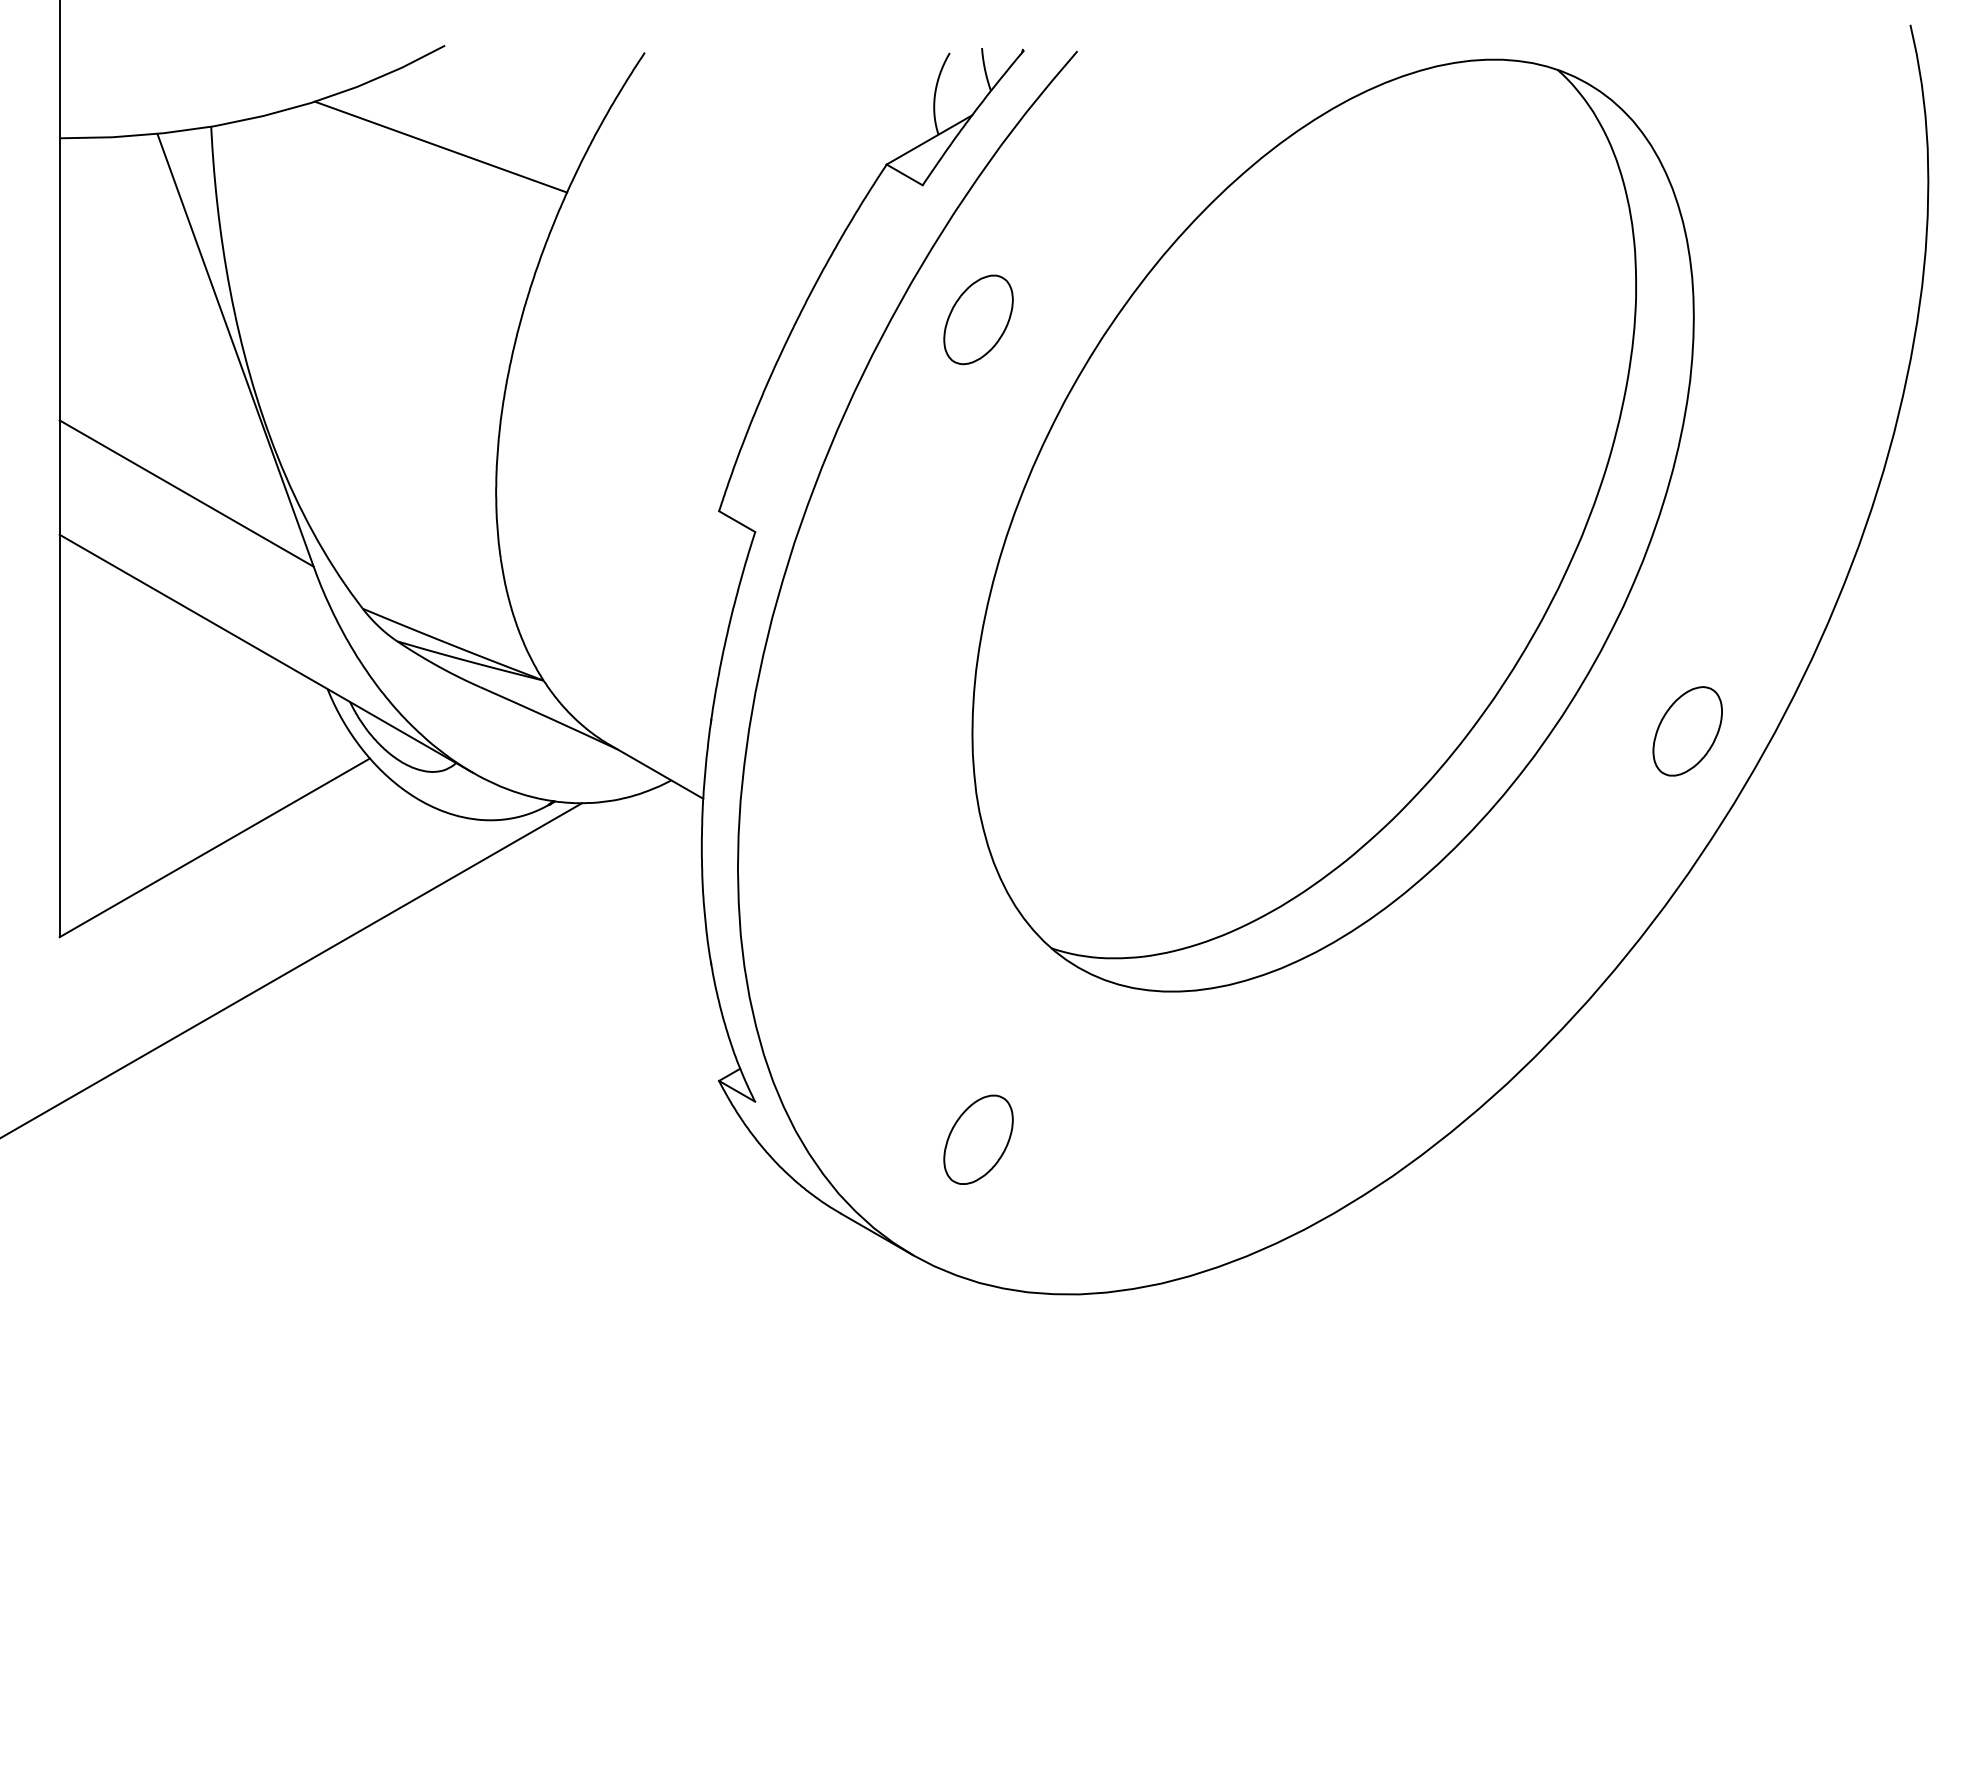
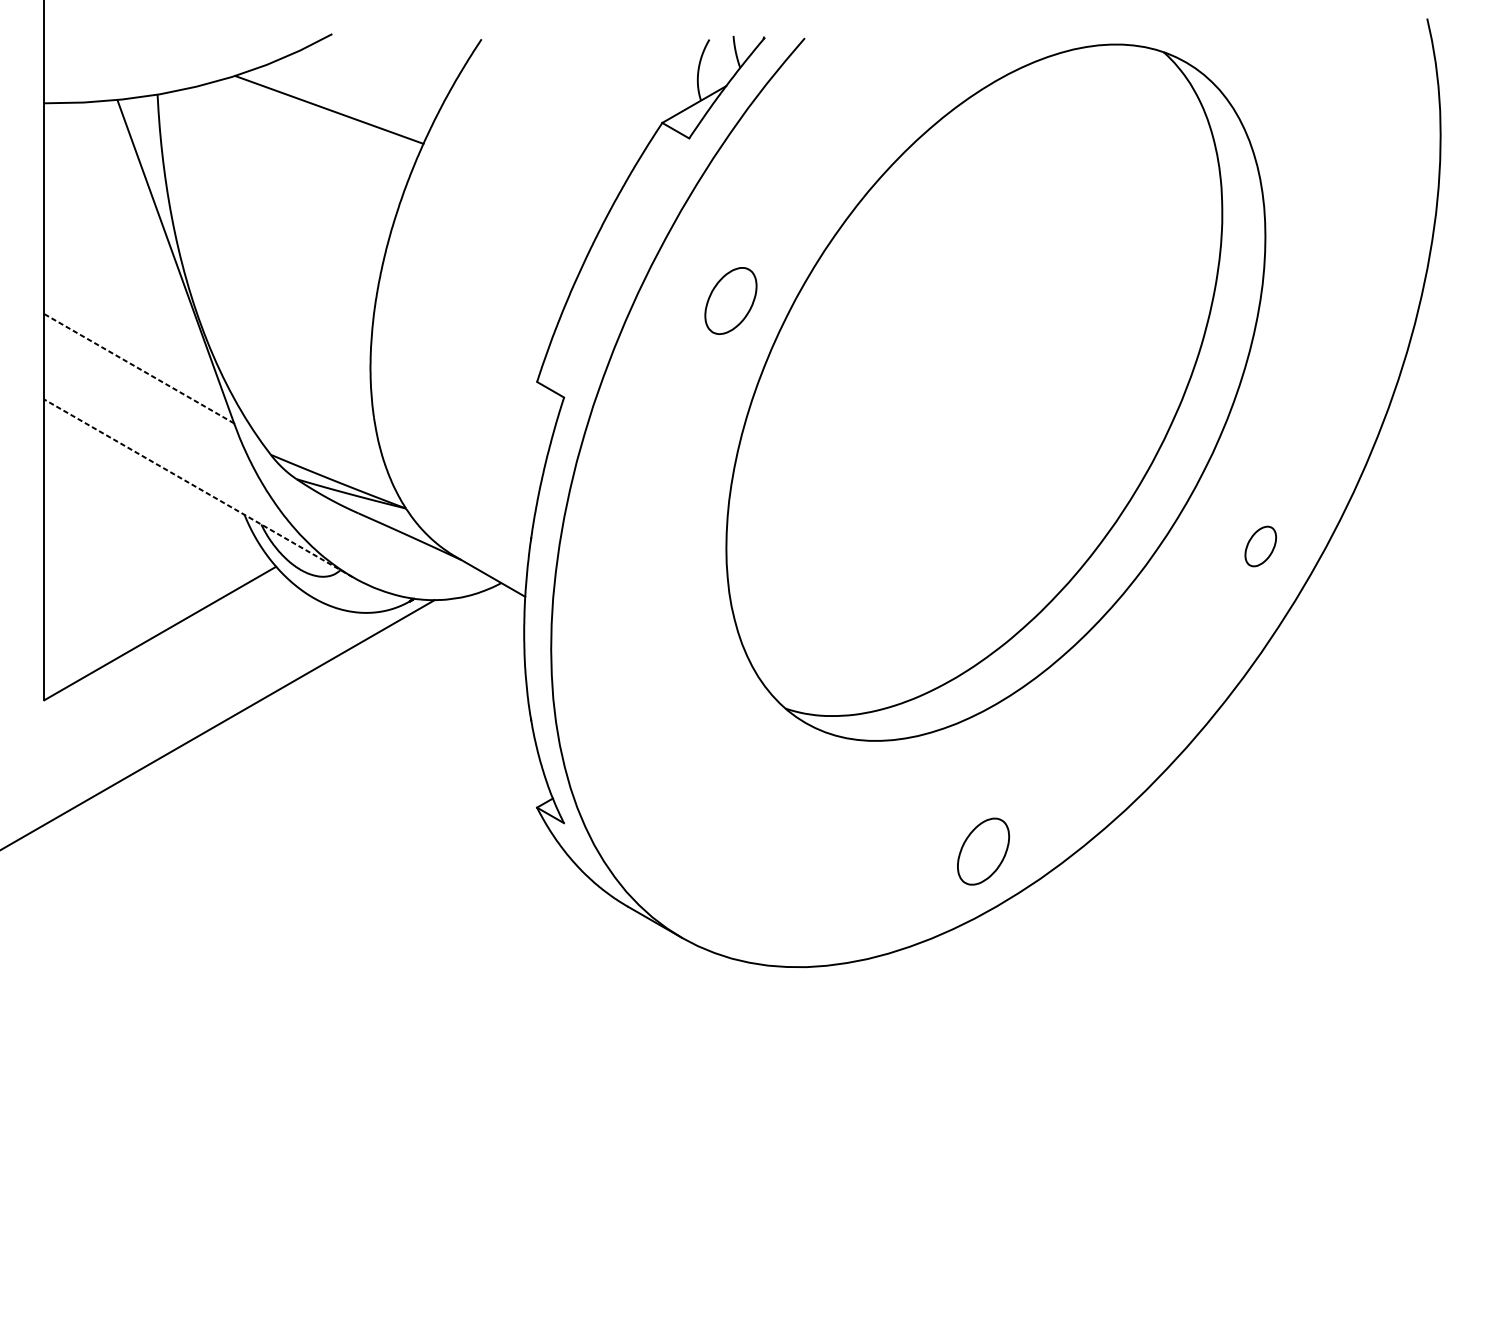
part: (978, 319) -> (730, 300), moved
line: (186, 493) -> (139, 368), solid -> dashed
line: (265, 653) -> (198, 488), solid -> dashed
part: (1687, 731) -> (1260, 546), size x0.6
part: (978, 1139) -> (983, 851), moved

